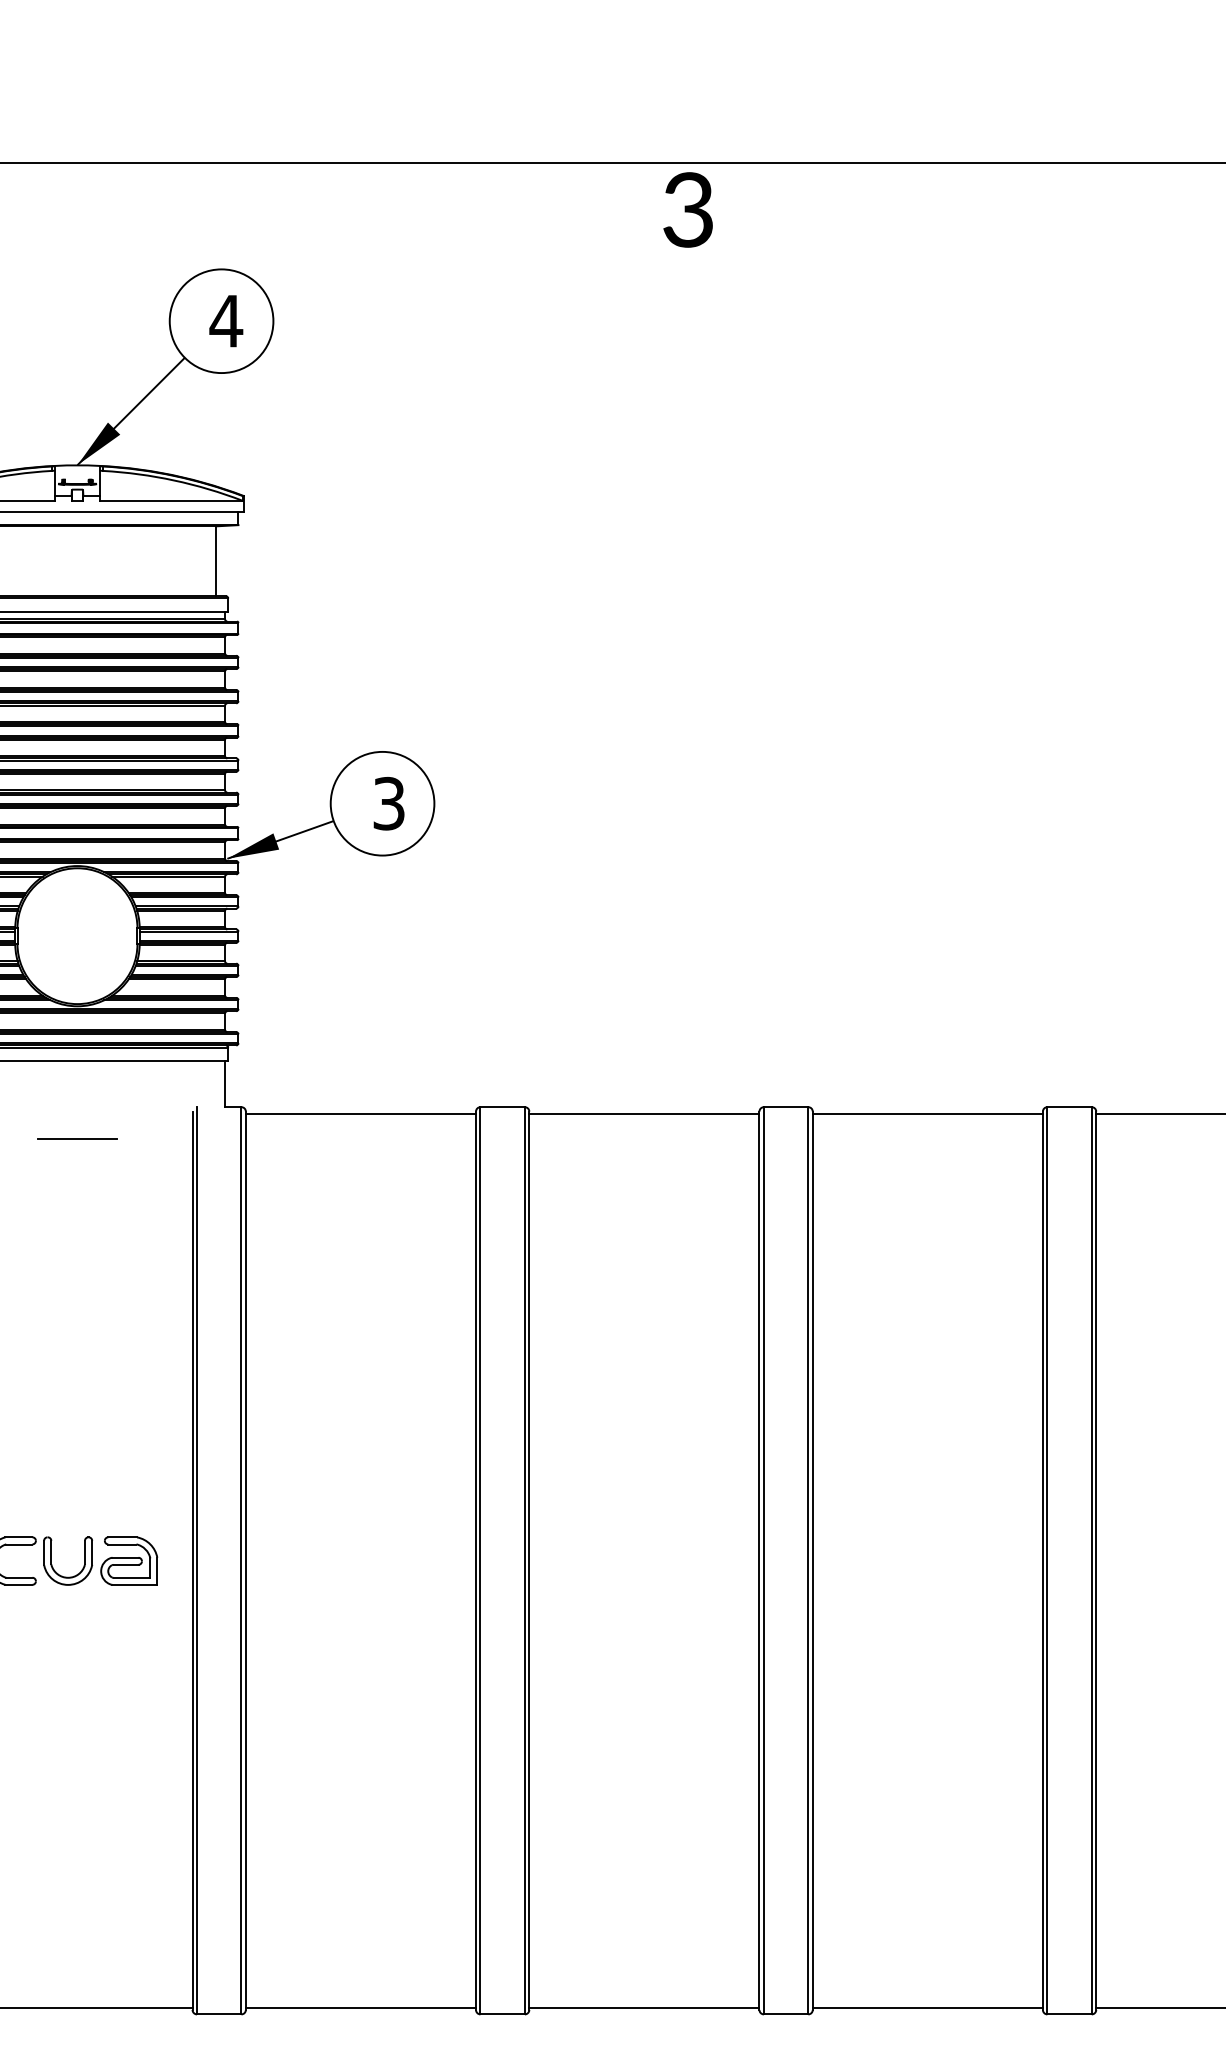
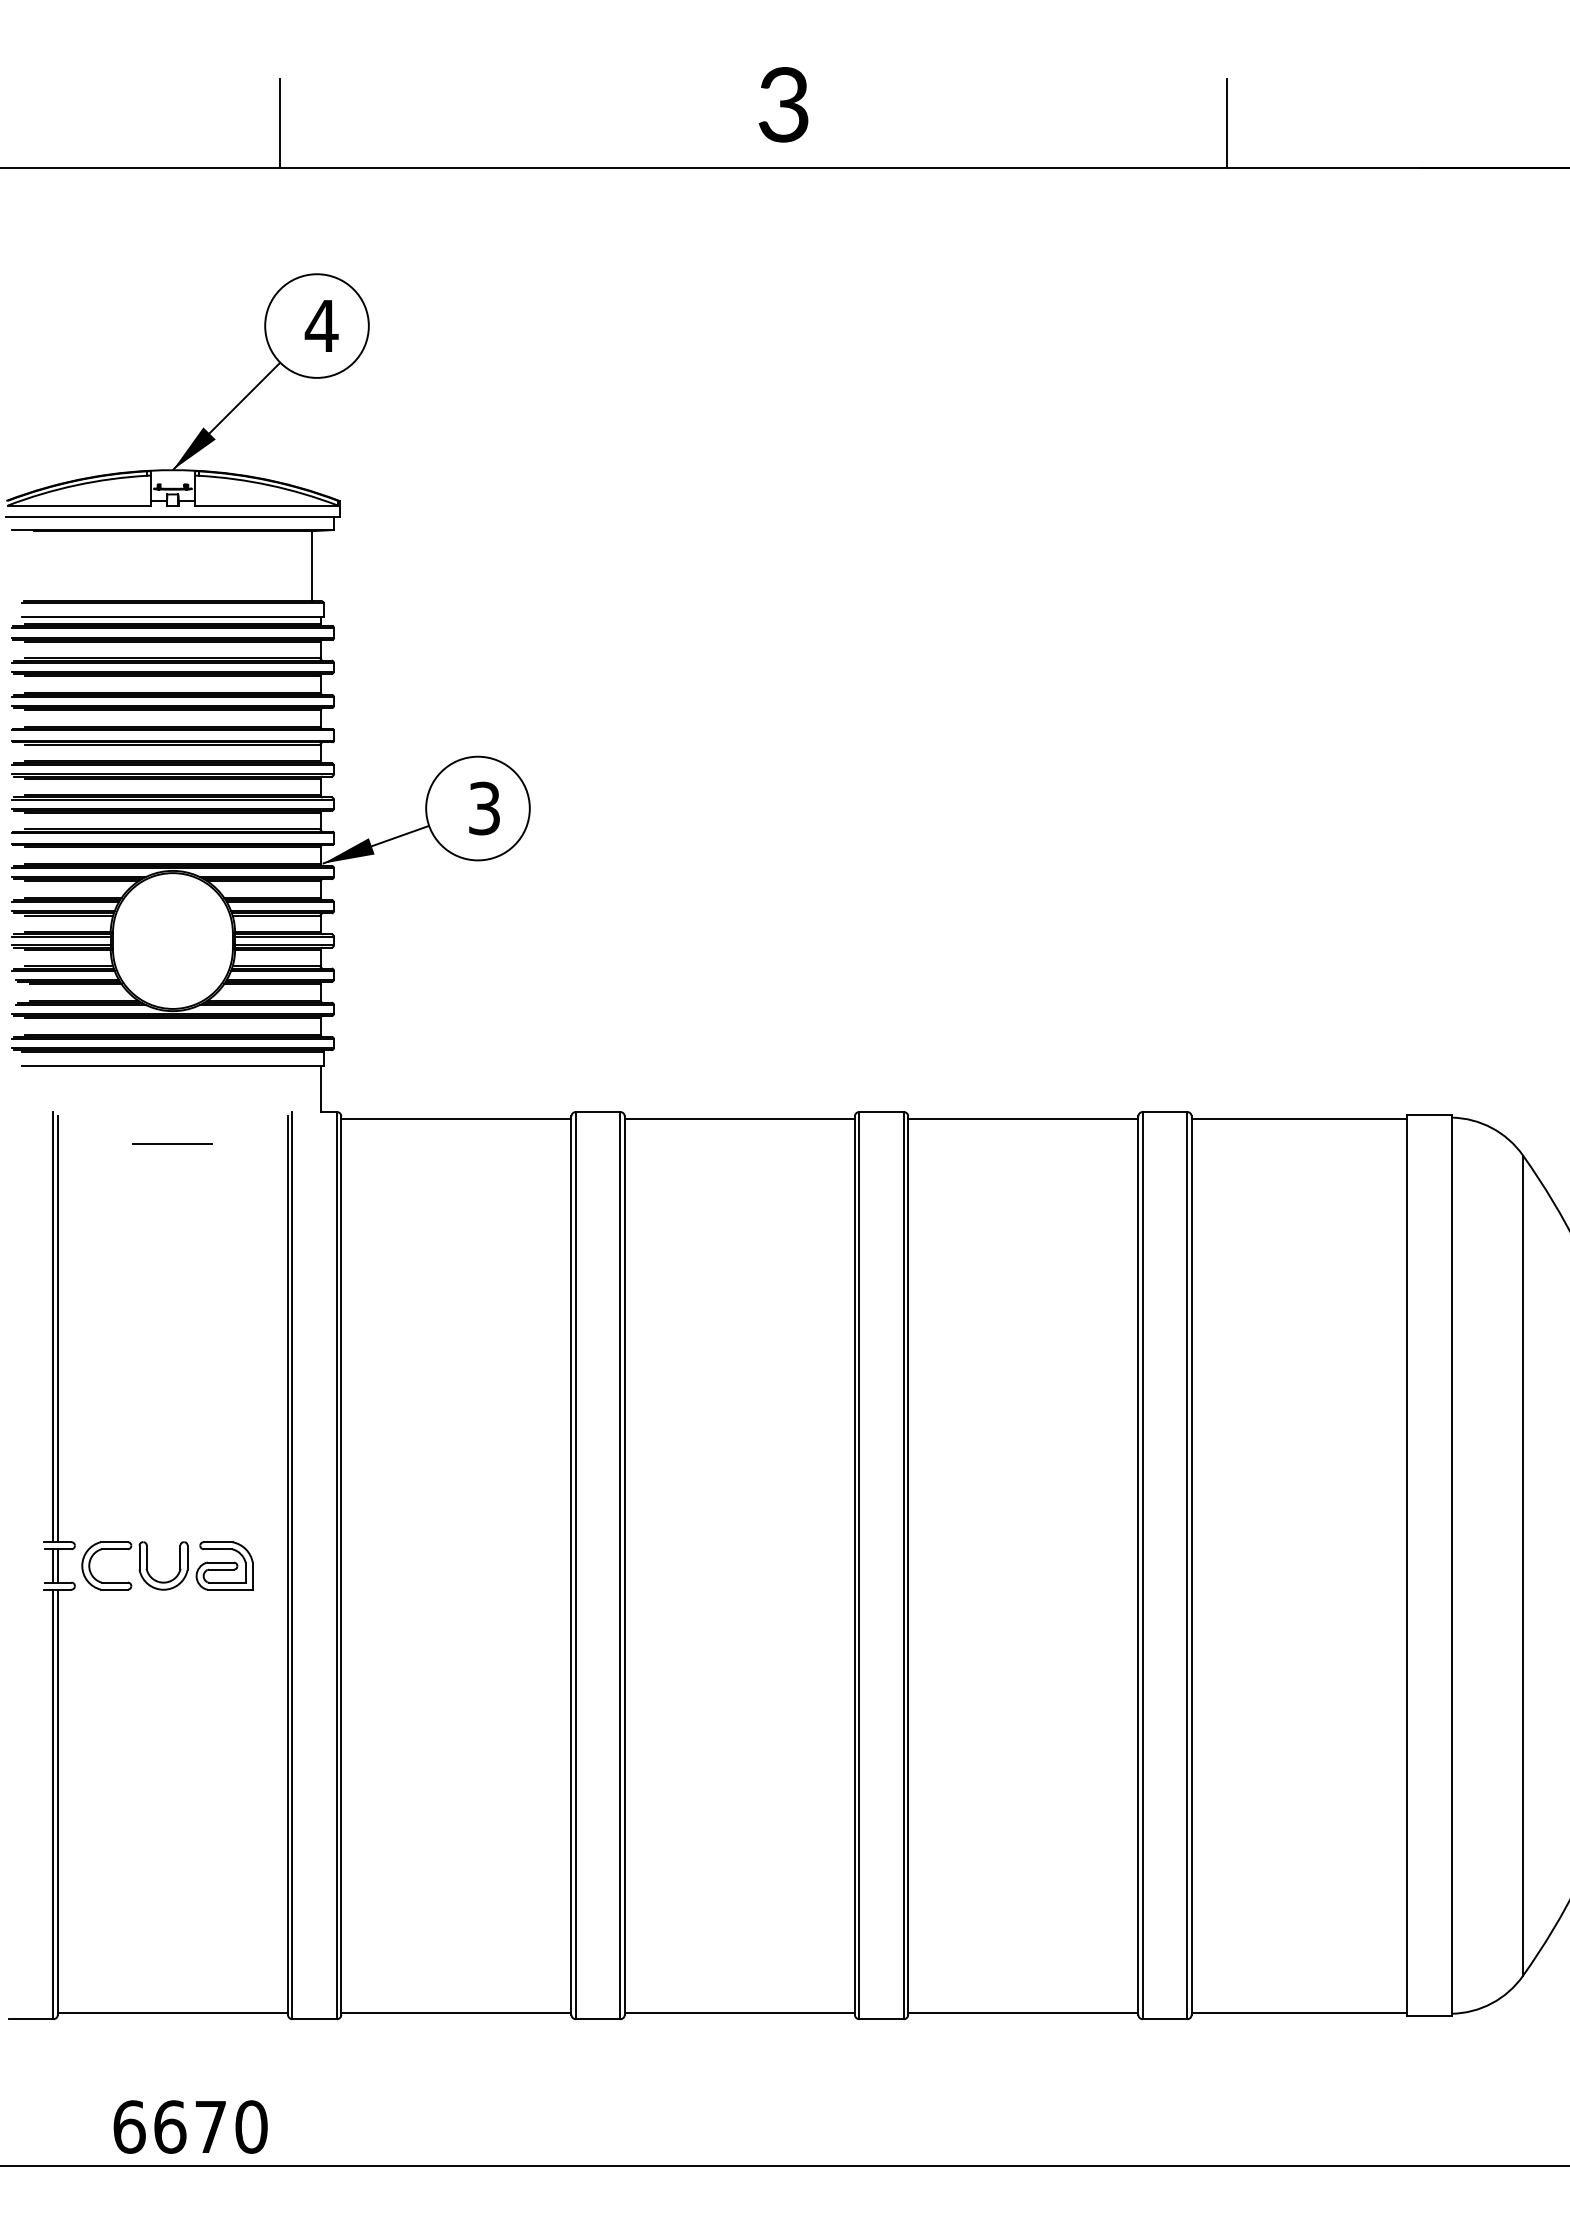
line: (184, 118) -> (279, 123), added
line: (1132, 118) -> (1227, 123), added
text: (688, 209) -> (783, 104), moved

